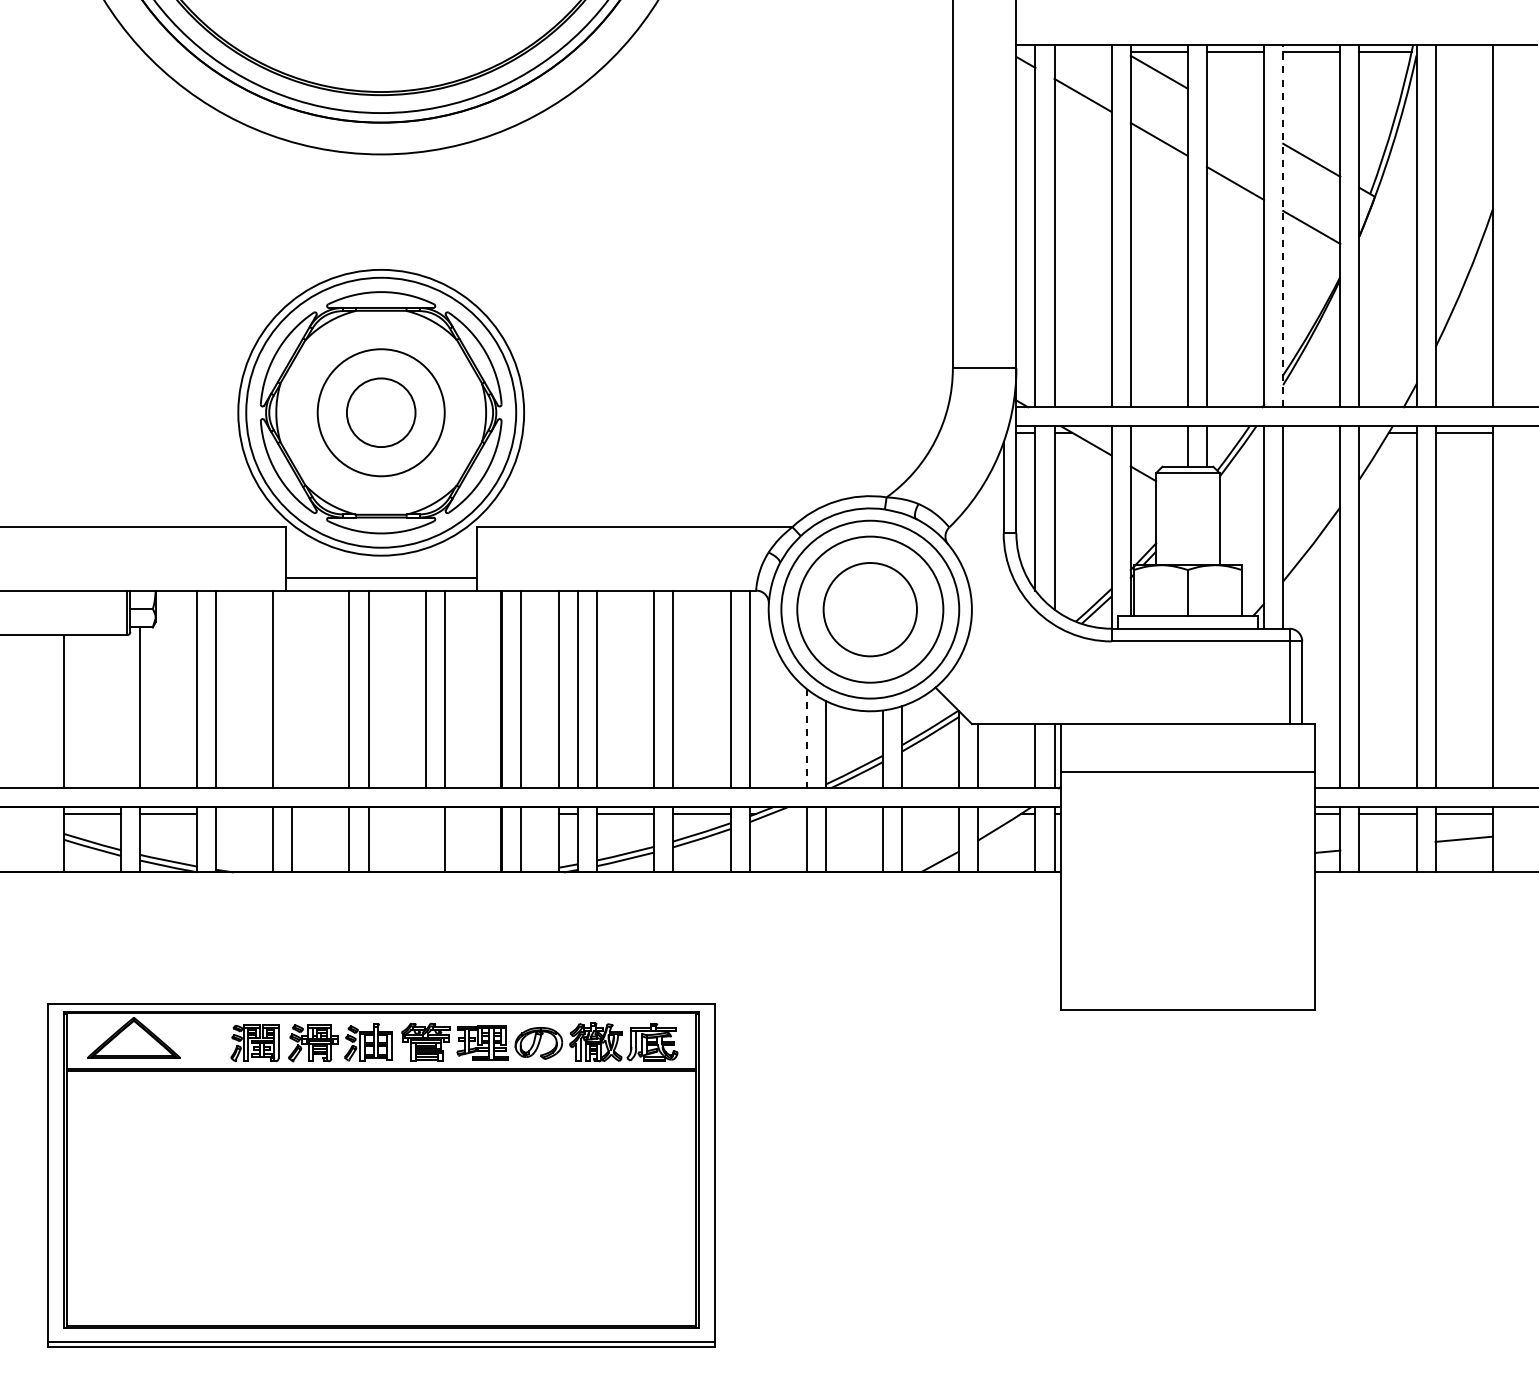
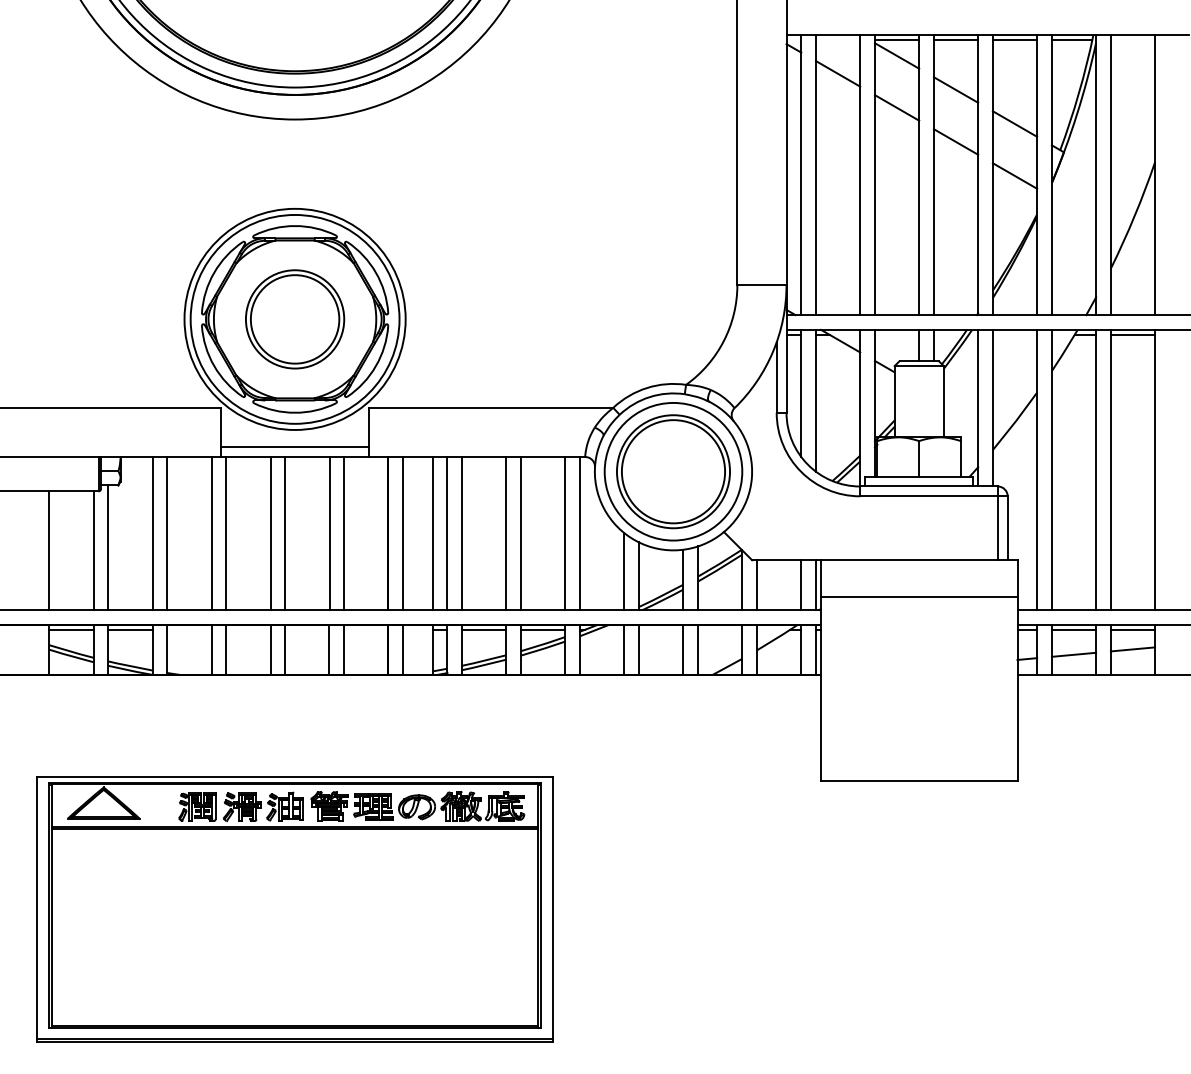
line: (1235, 115) -> (956, 89), added
line: (1283, 225) -> (993, 174), dashed -> solid
circle: (381, 412) -> (295, 319), size x1.67
circle: (870, 609) -> (673, 471), size x1.43
line: (292, 689) -> (226, 533), added
line: (120, 711) -> (93, 550), added
line: (806, 738) -> (624, 571), dashed -> solid
line: (425, 839) -> (329, 649), added
line: (1387, 845) -> (1073, 654), added

